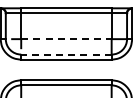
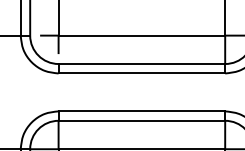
line: (66, 39) -> (142, 36), dashed -> solid
line: (65, 54) -> (140, 63), dashed -> solid

